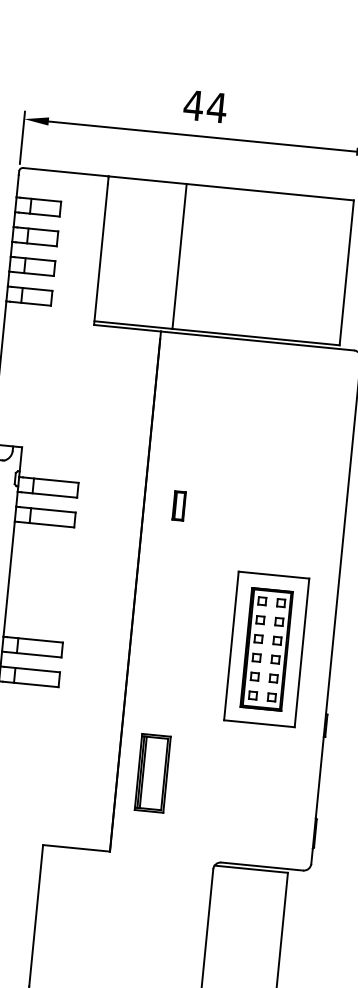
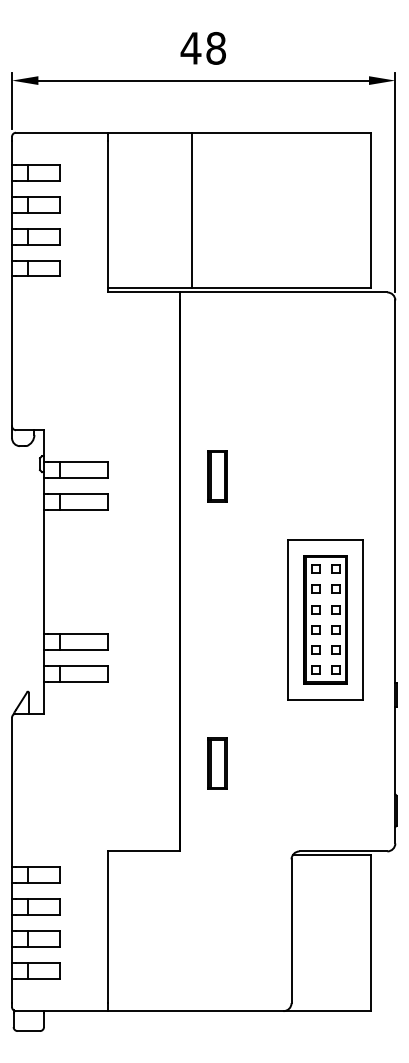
text: (216, 106) -> (215, 47), 44 -> 48
part: (179, 506) -> (217, 476), size x1.67
part: (153, 773) -> (217, 763), size x0.62

